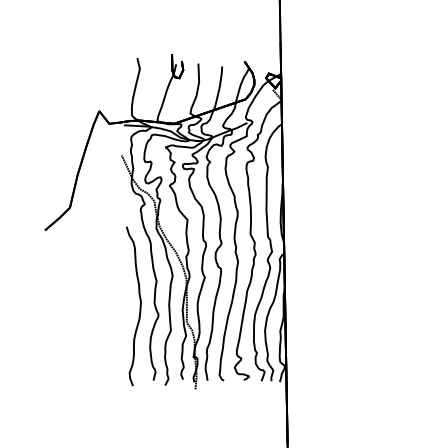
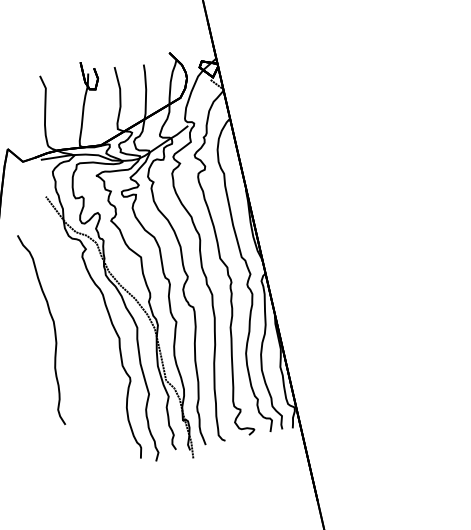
curve: (139, 306) -> (53, 327), moved

